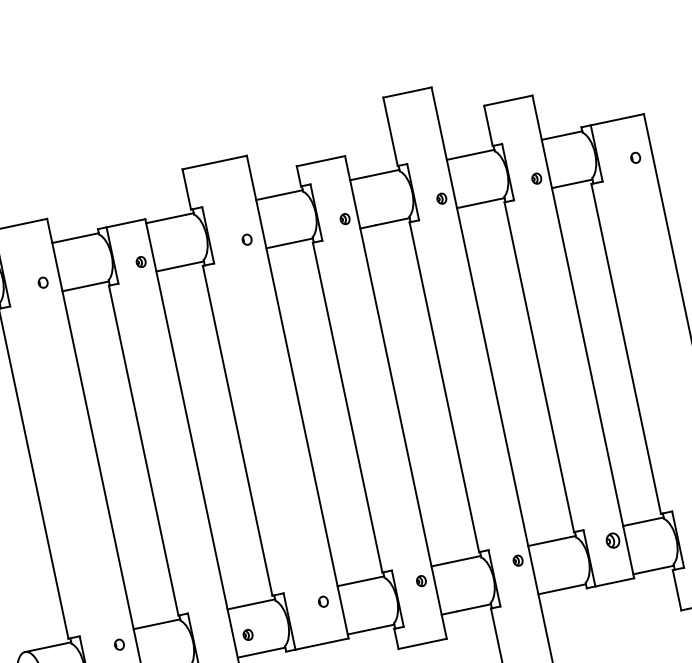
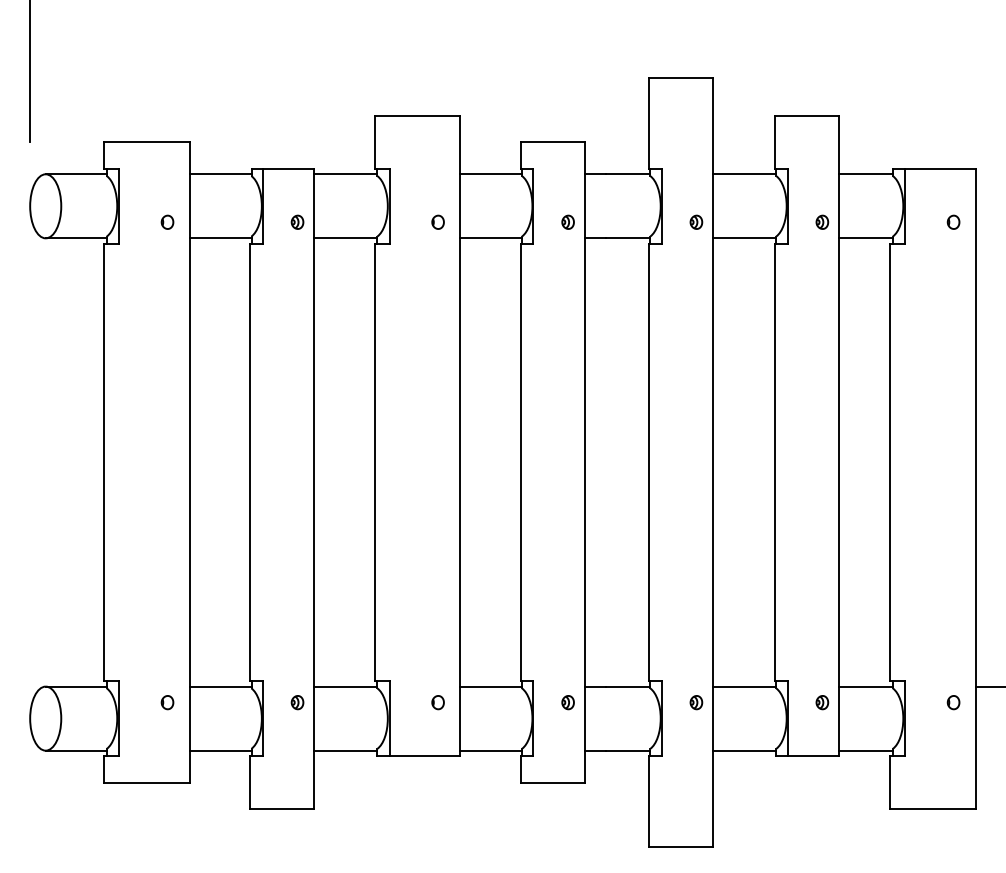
part: (613, 540) -> (822, 702), size x0.71
part: (248, 634) -> (297, 702), moved

